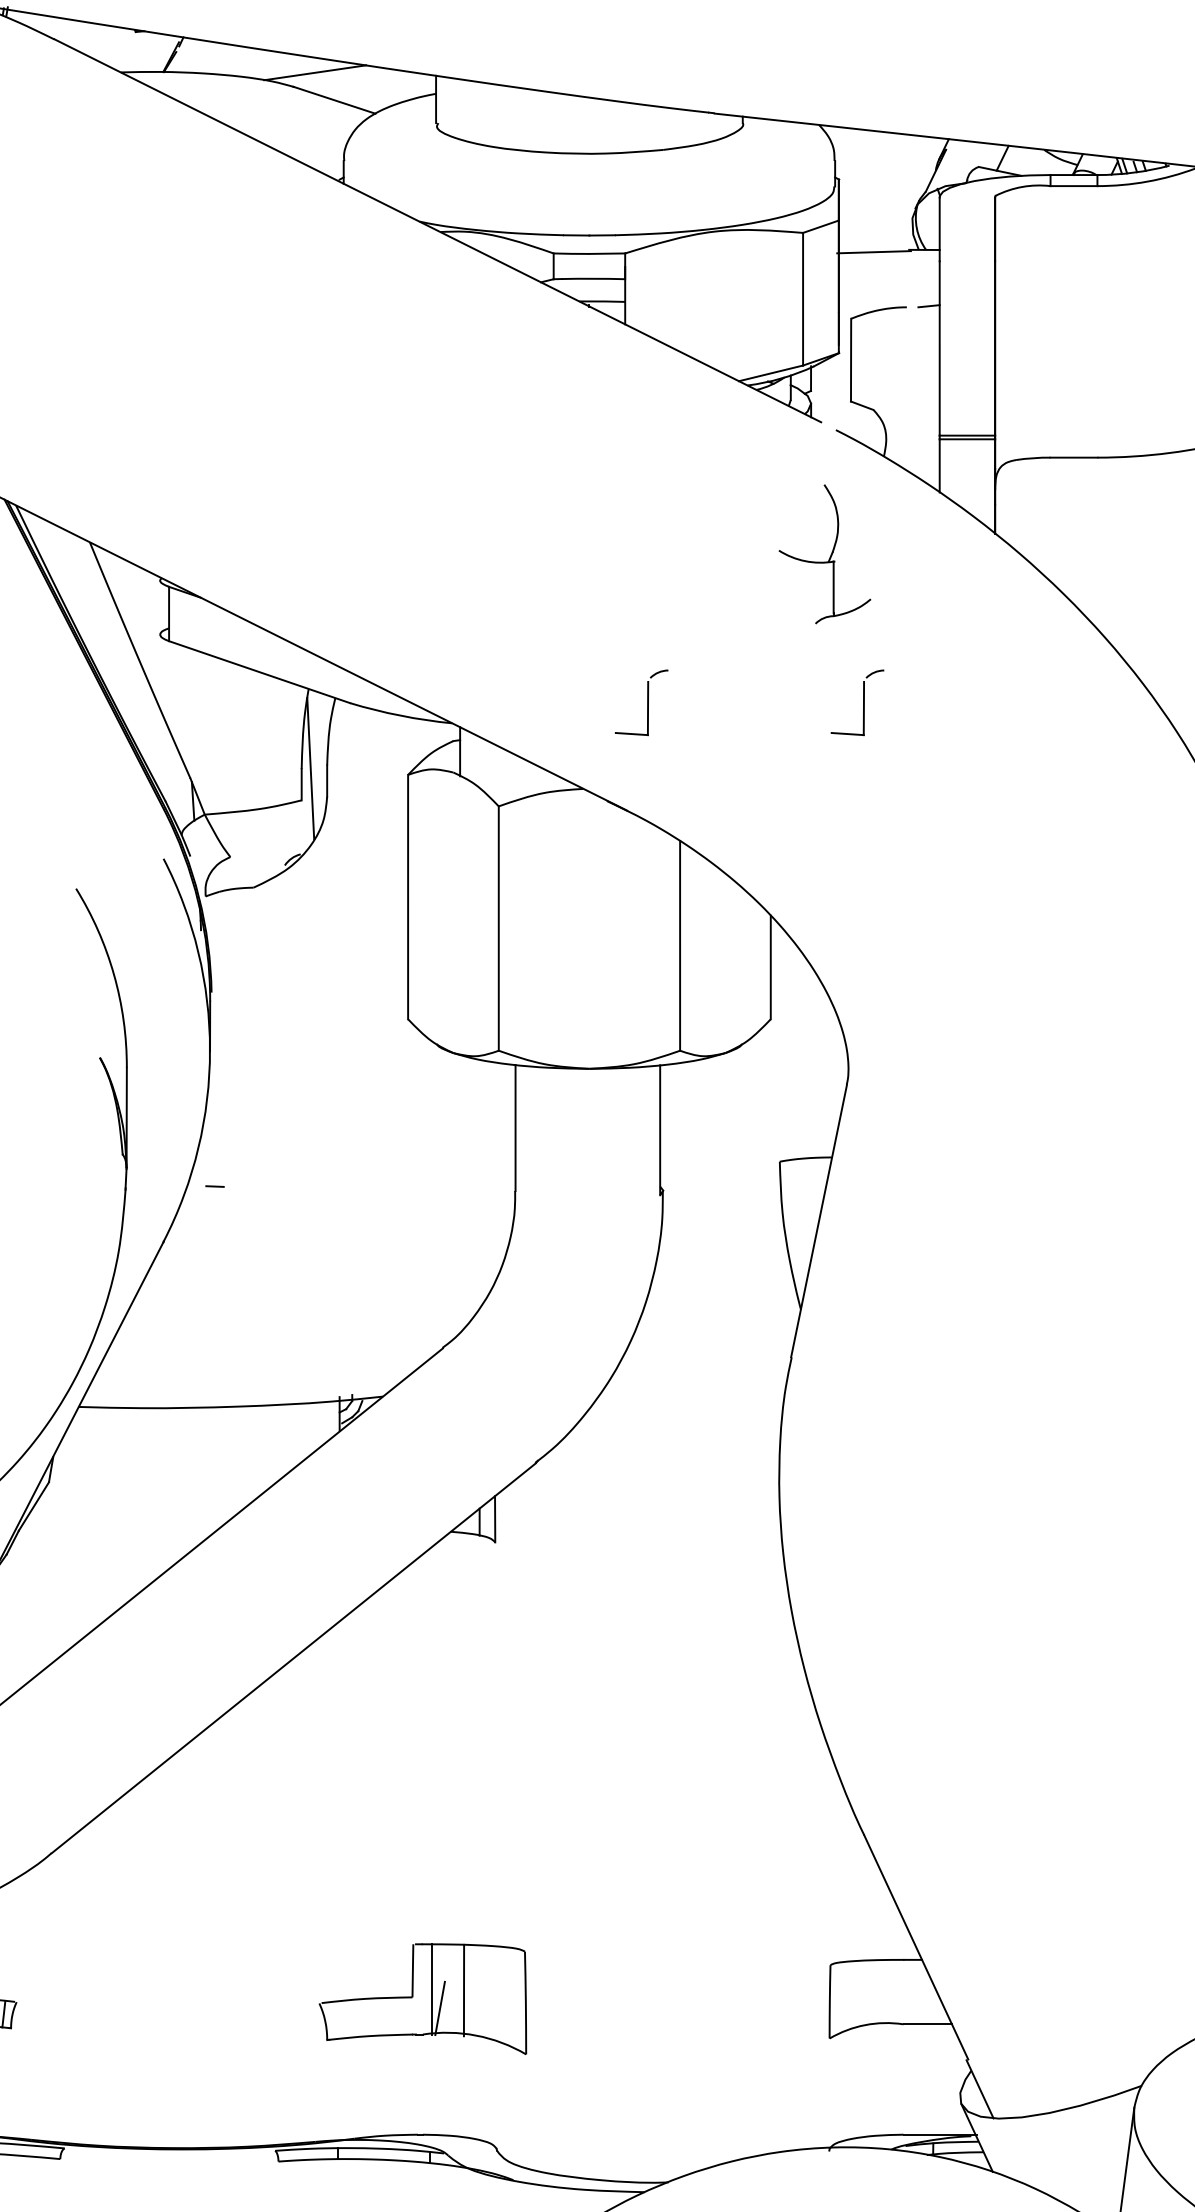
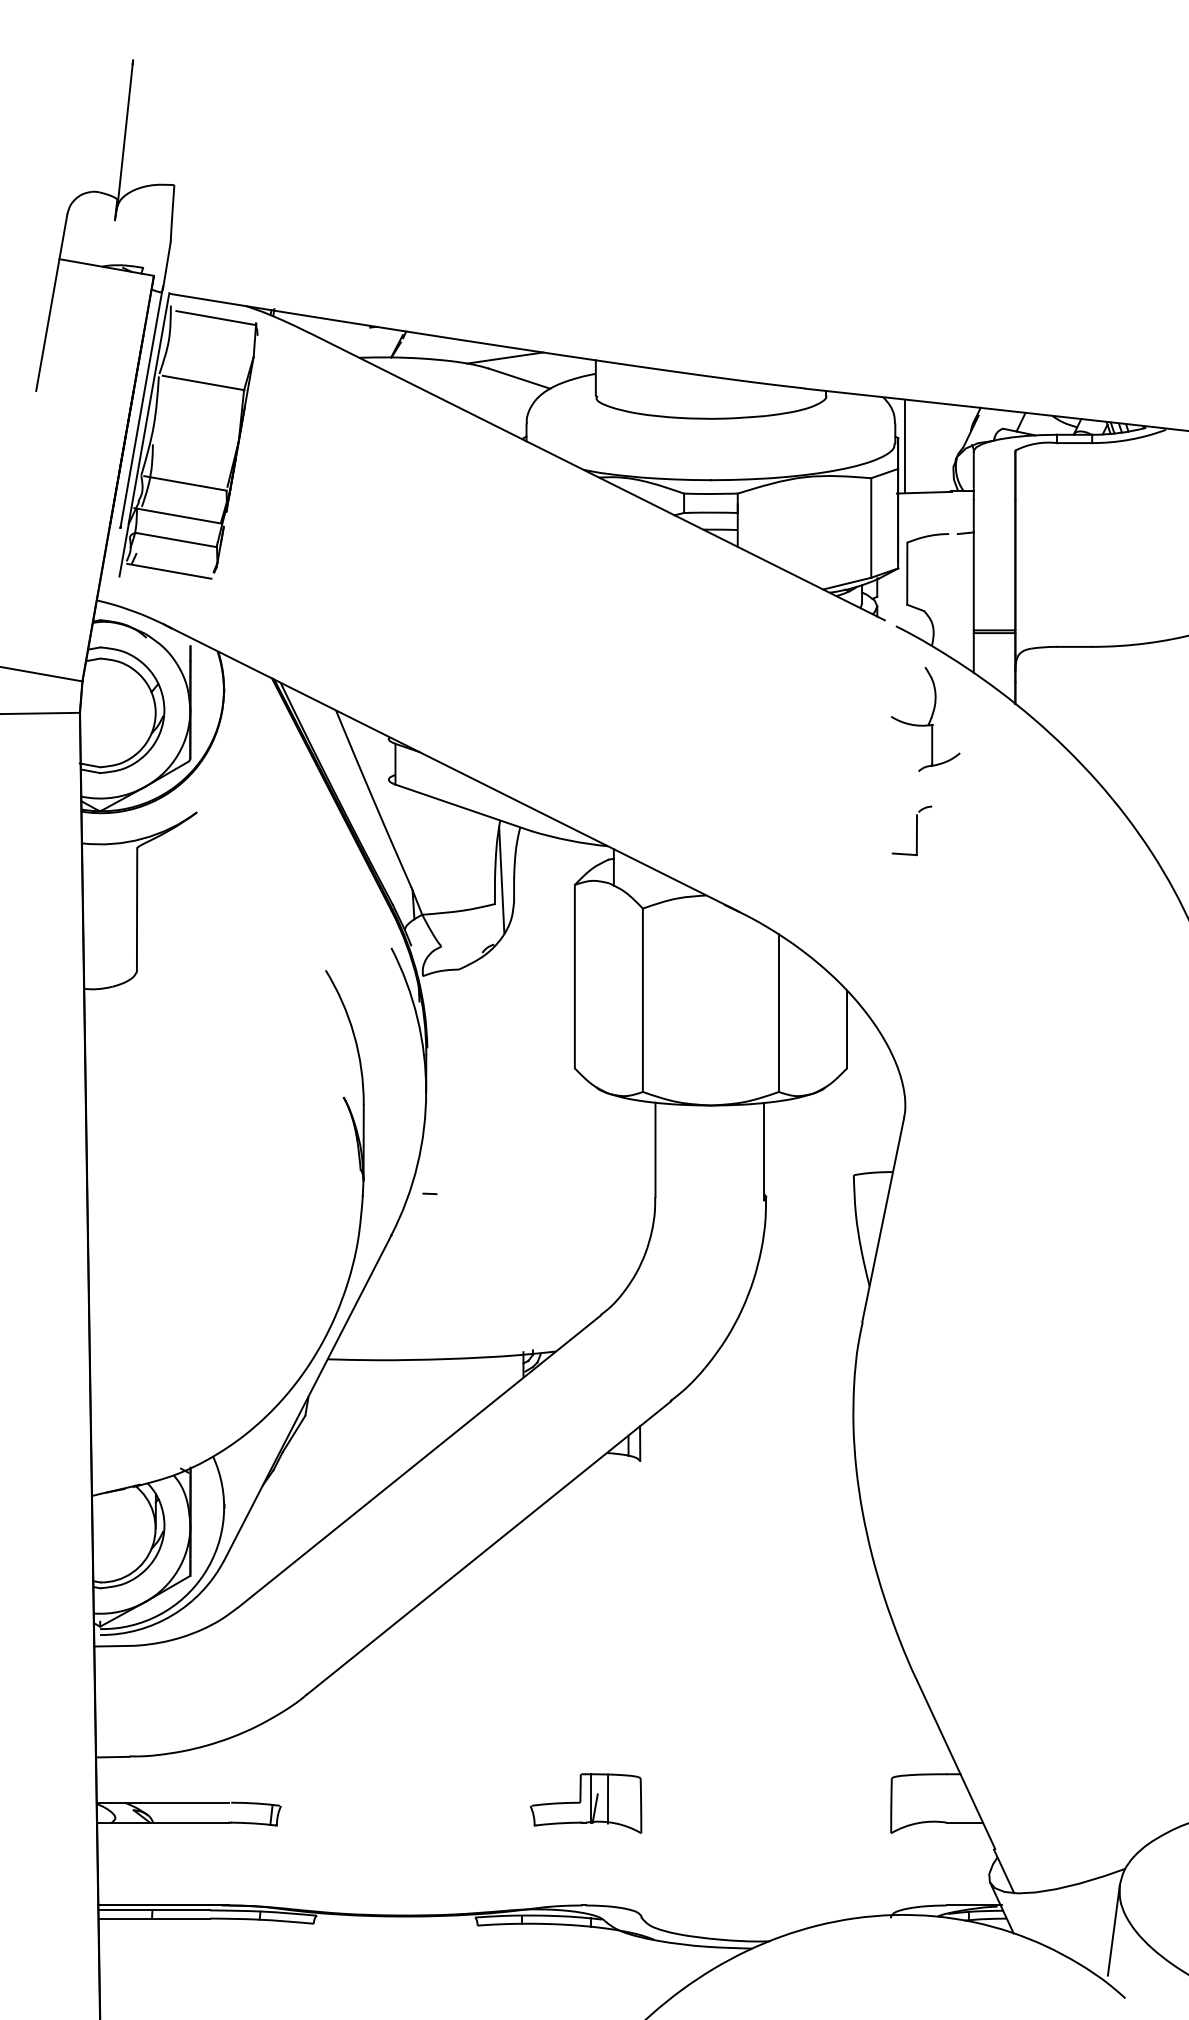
line: (848, 190) -> (905, 446), added
part: (824, 554) -> (925, 719), moved
part: (640, 702) -> (749, 830), removed
part: (422, 1998) -> (585, 1803), size x0.71

